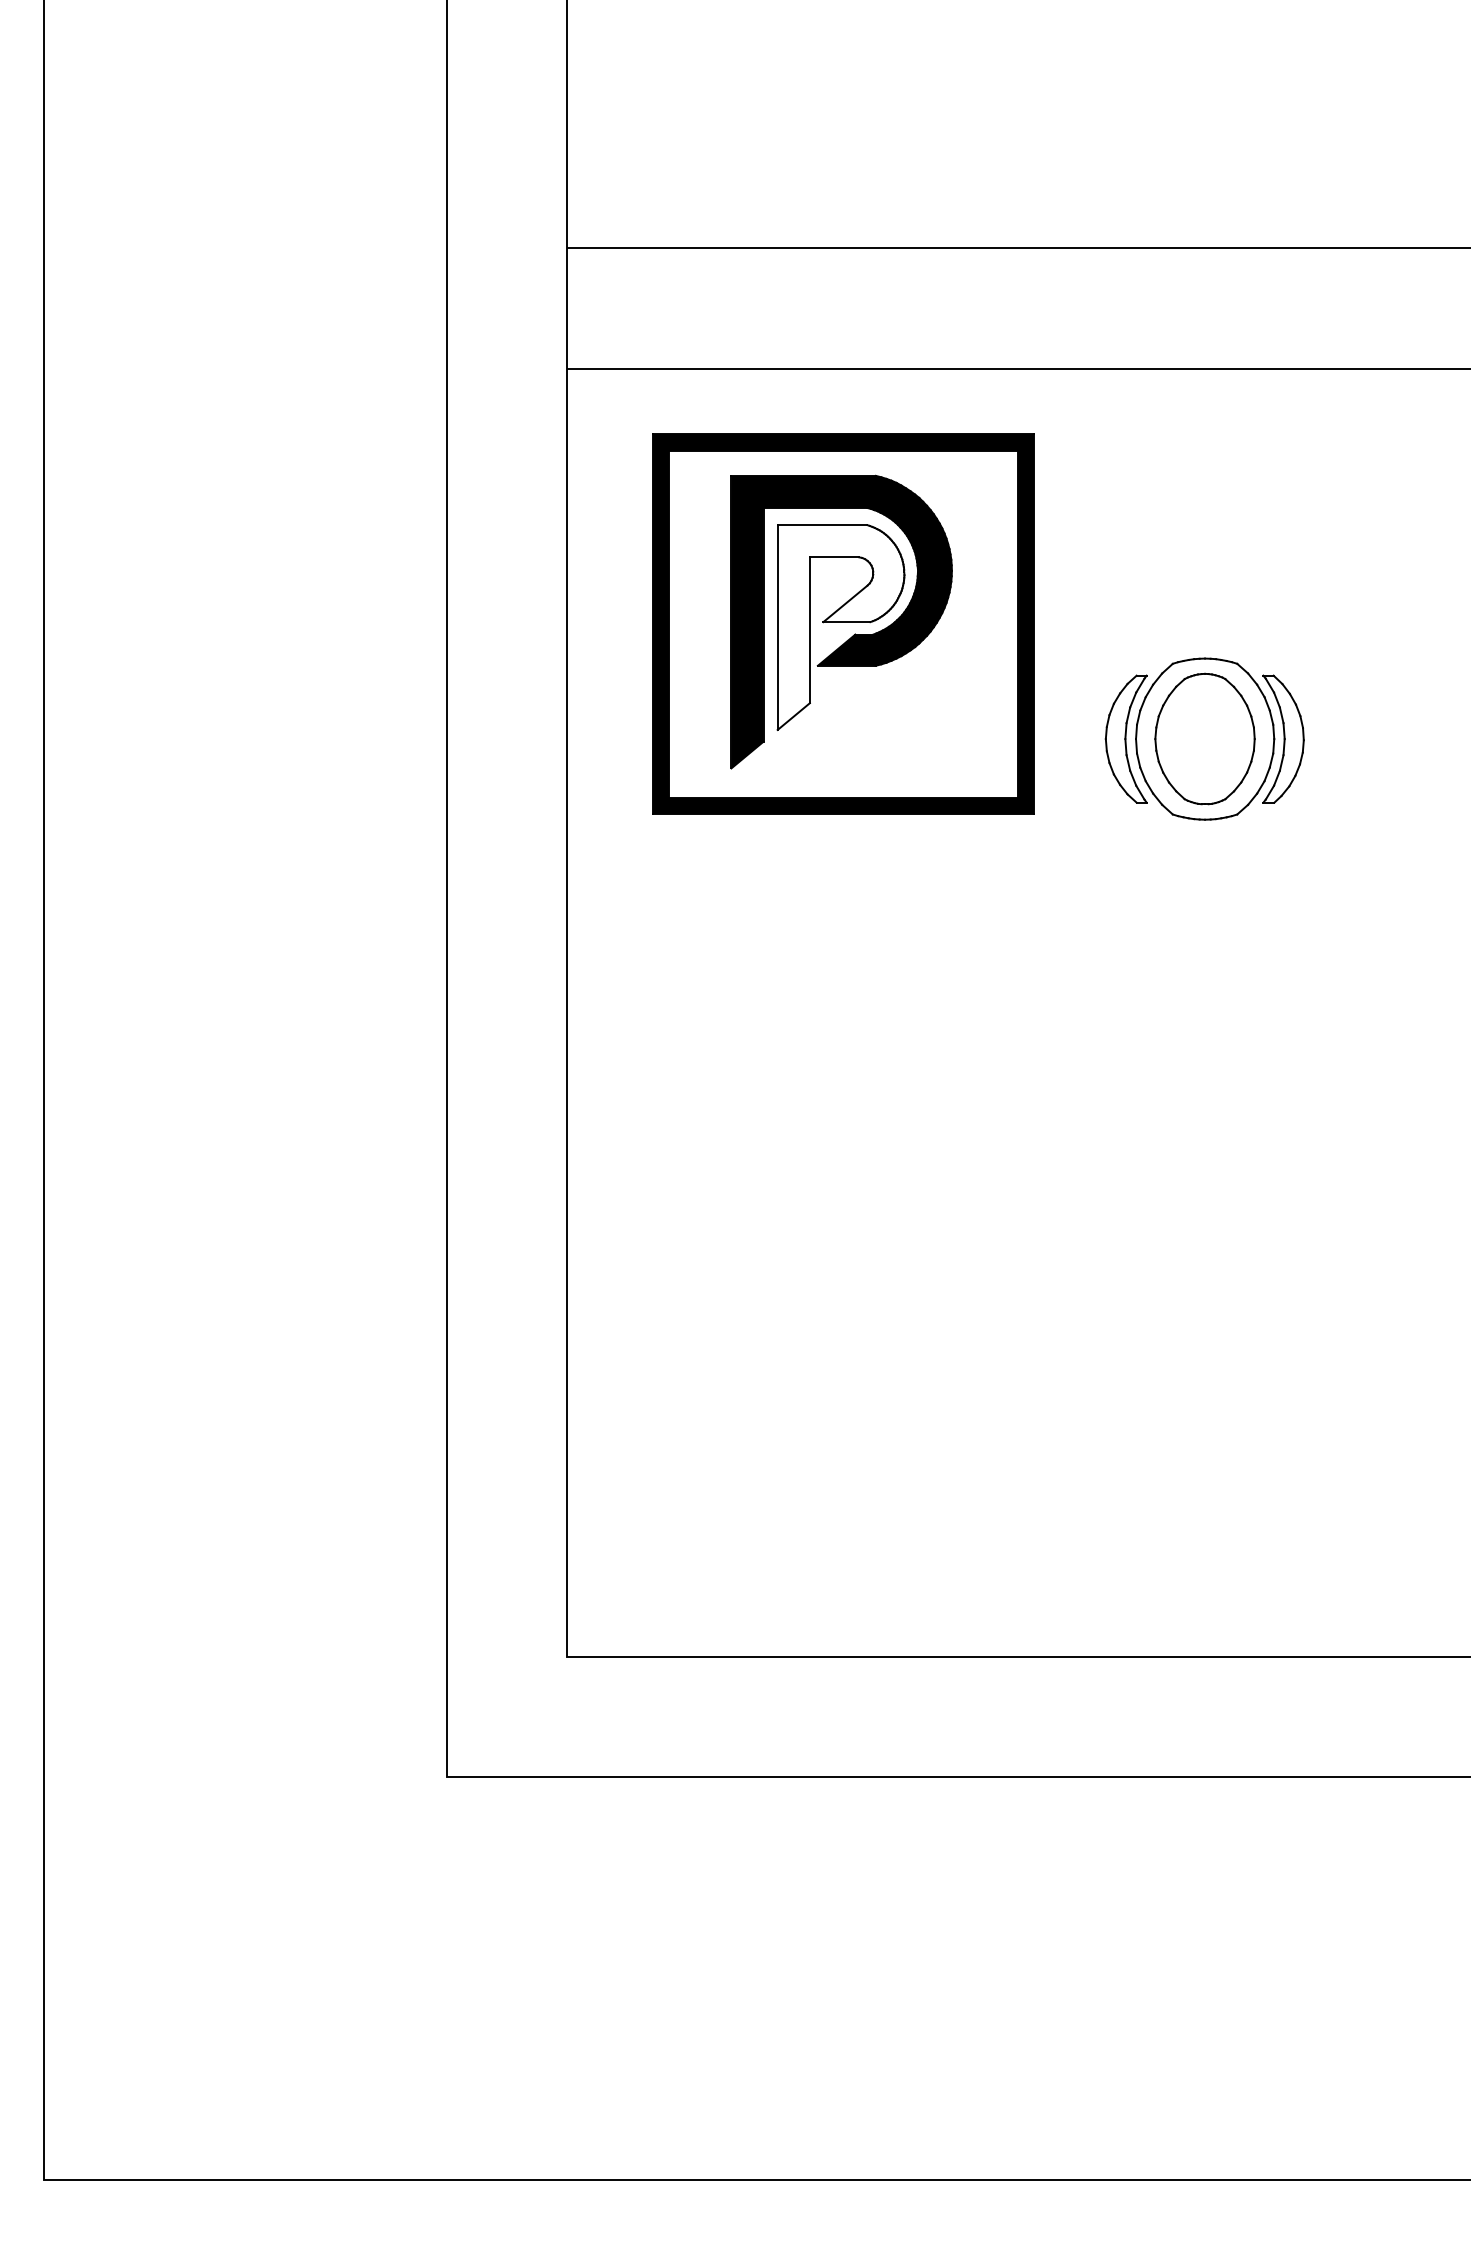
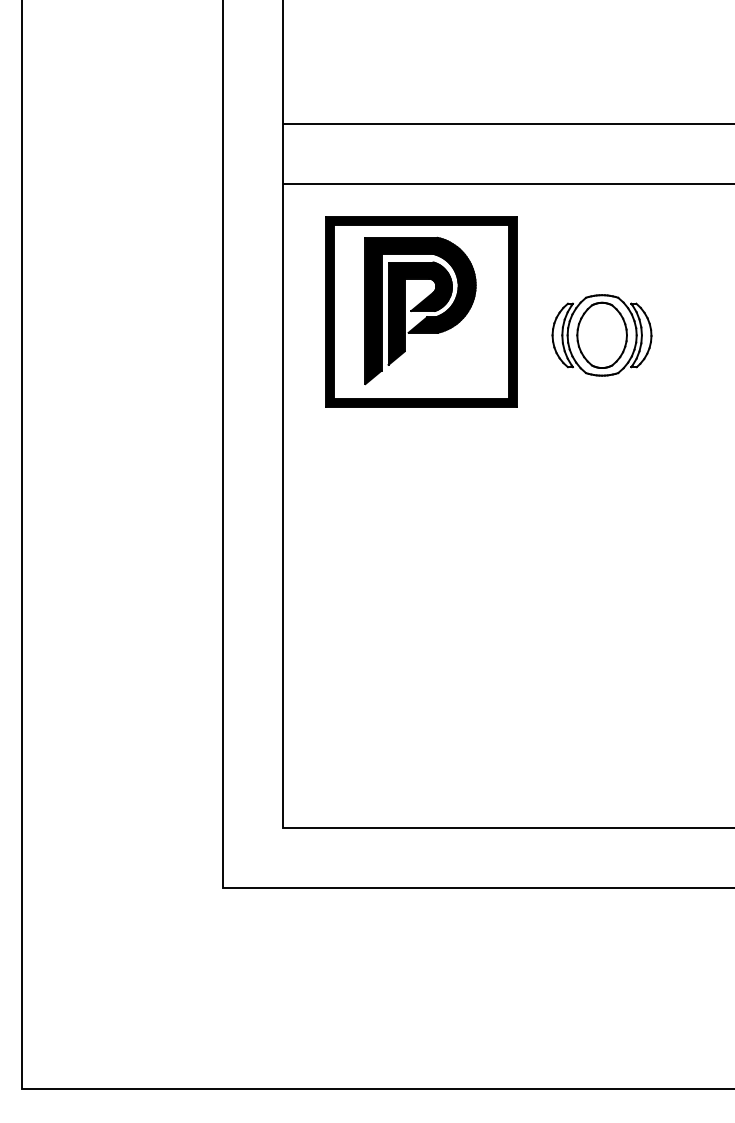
fill: (839, 627) -> (419, 313), added
part: (1203, 739) -> (601, 335), moved

